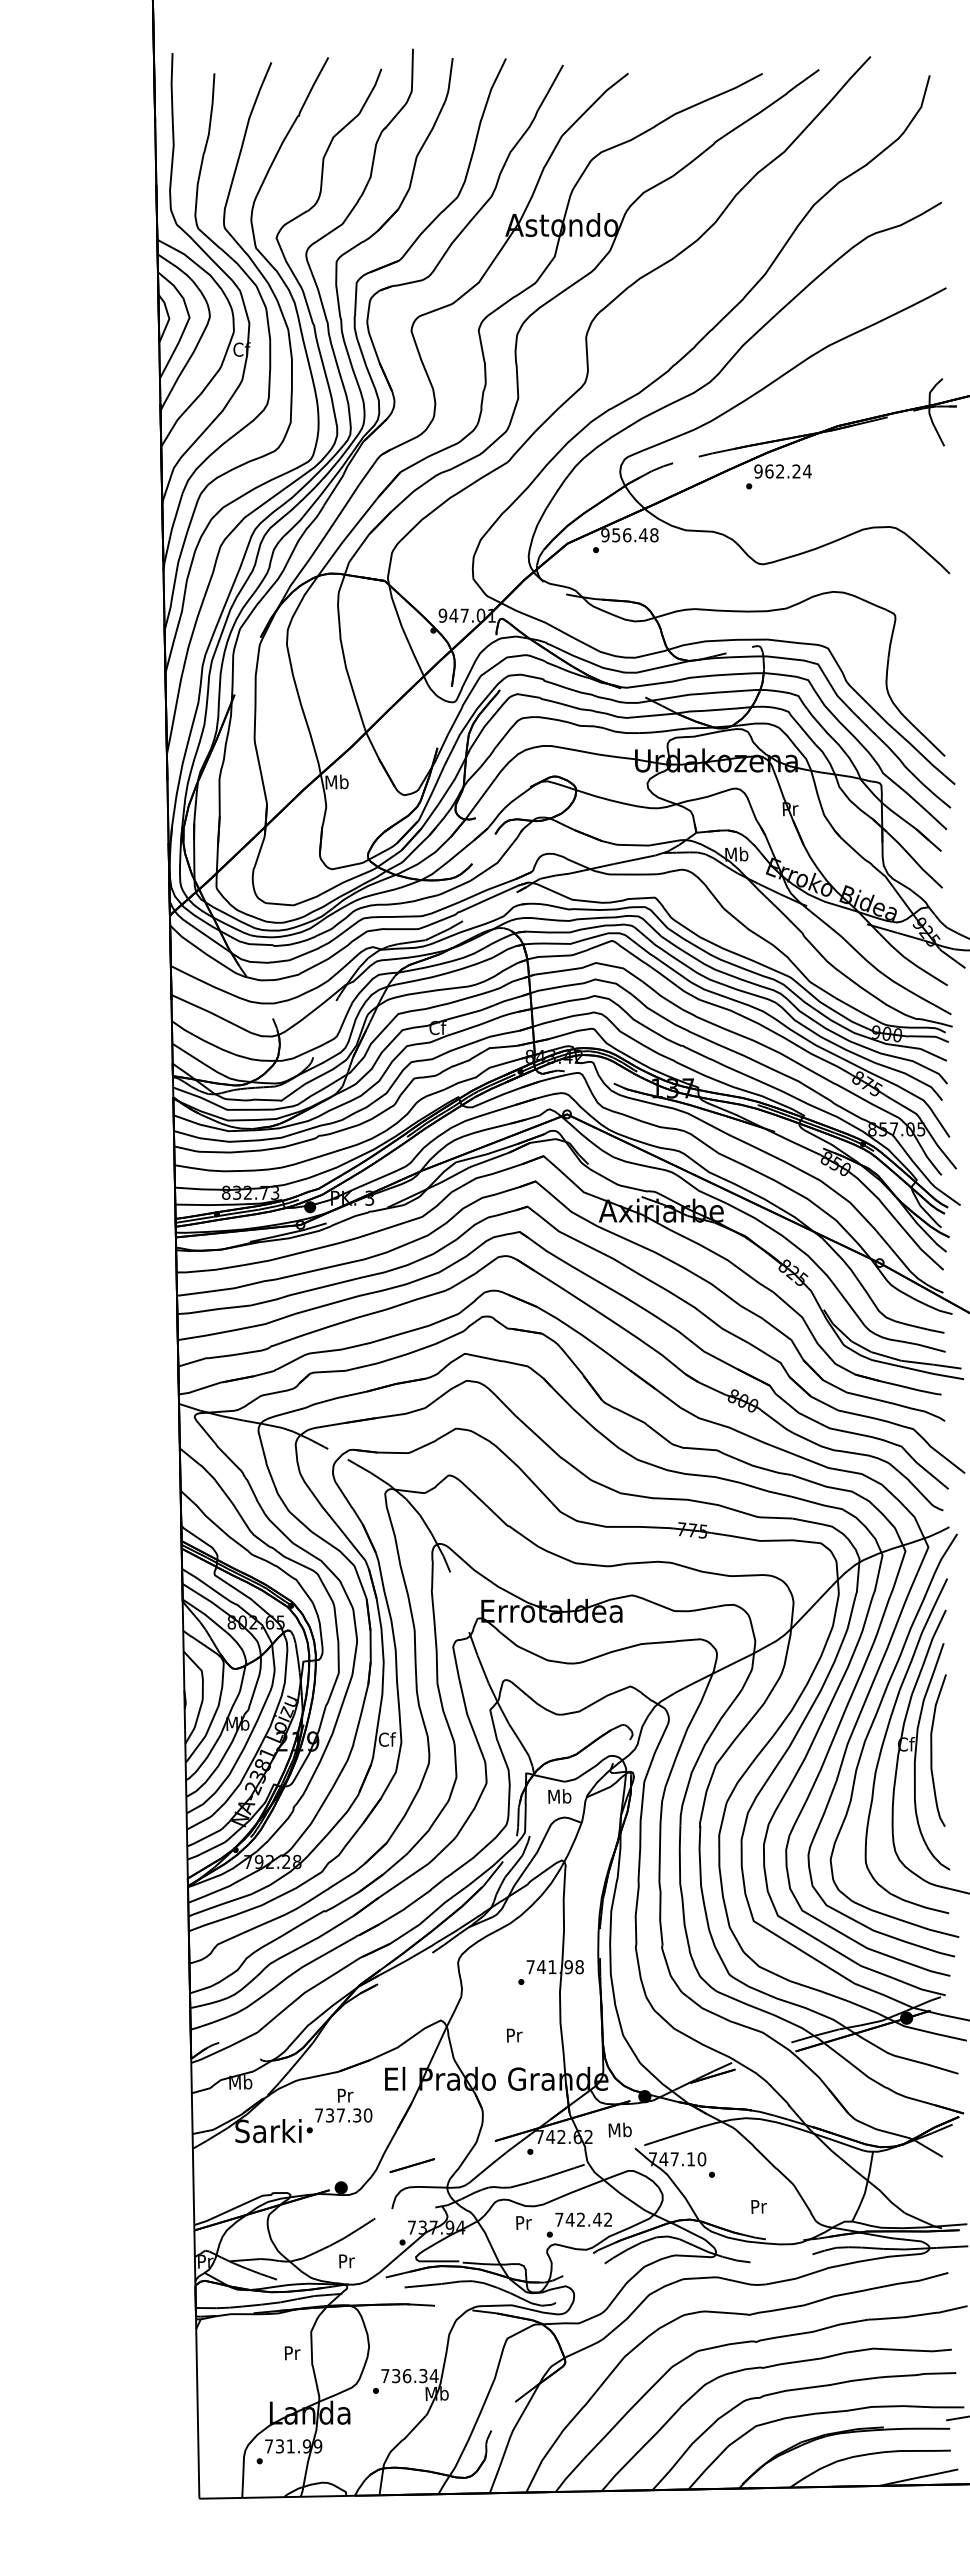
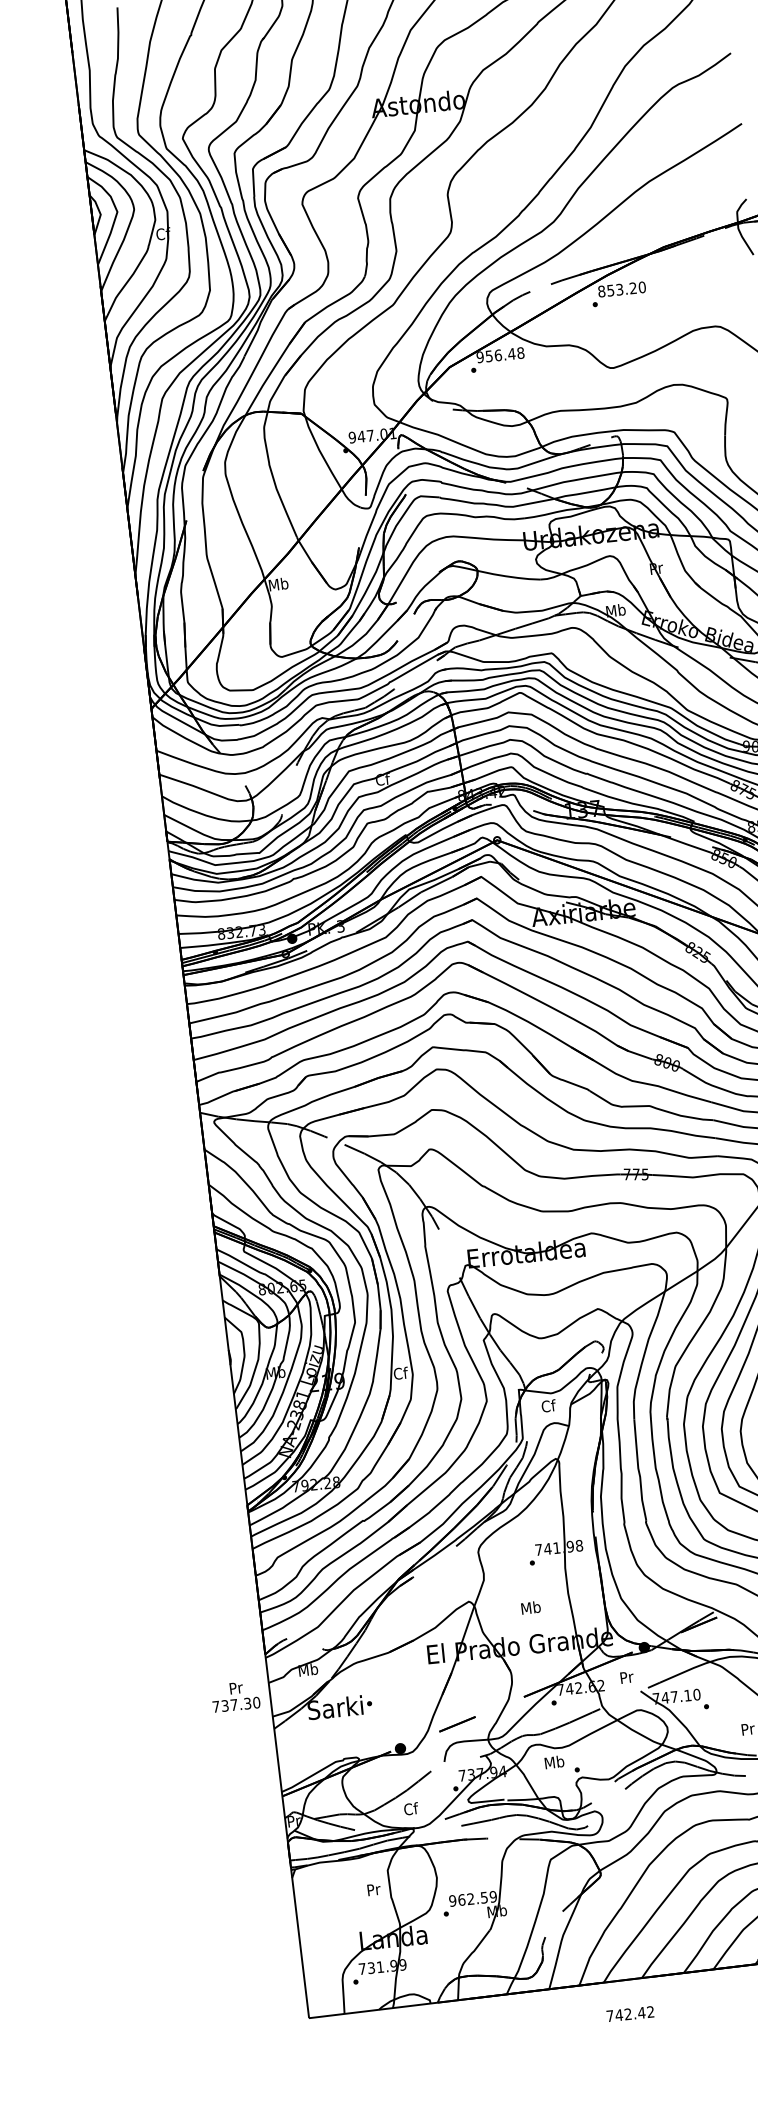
text: (782, 471) -> (621, 289), 962.24 -> 853.20
text: (559, 1796) -> (548, 1406), Mb -> Cf
text: (513, 2035) -> (530, 1607), Pr -> Mb
text: (343, 2105) -> (235, 1696), moved
text: (619, 2129) -> (626, 1676), Mb -> Pr
text: (583, 2219) -> (630, 2013), moved
text: (523, 2222) -> (554, 1762), Pr -> Mb
text: (346, 2260) -> (410, 1808), Pr -> Cf
text: (409, 2376) -> (472, 1899), 736.34 -> 962.59

